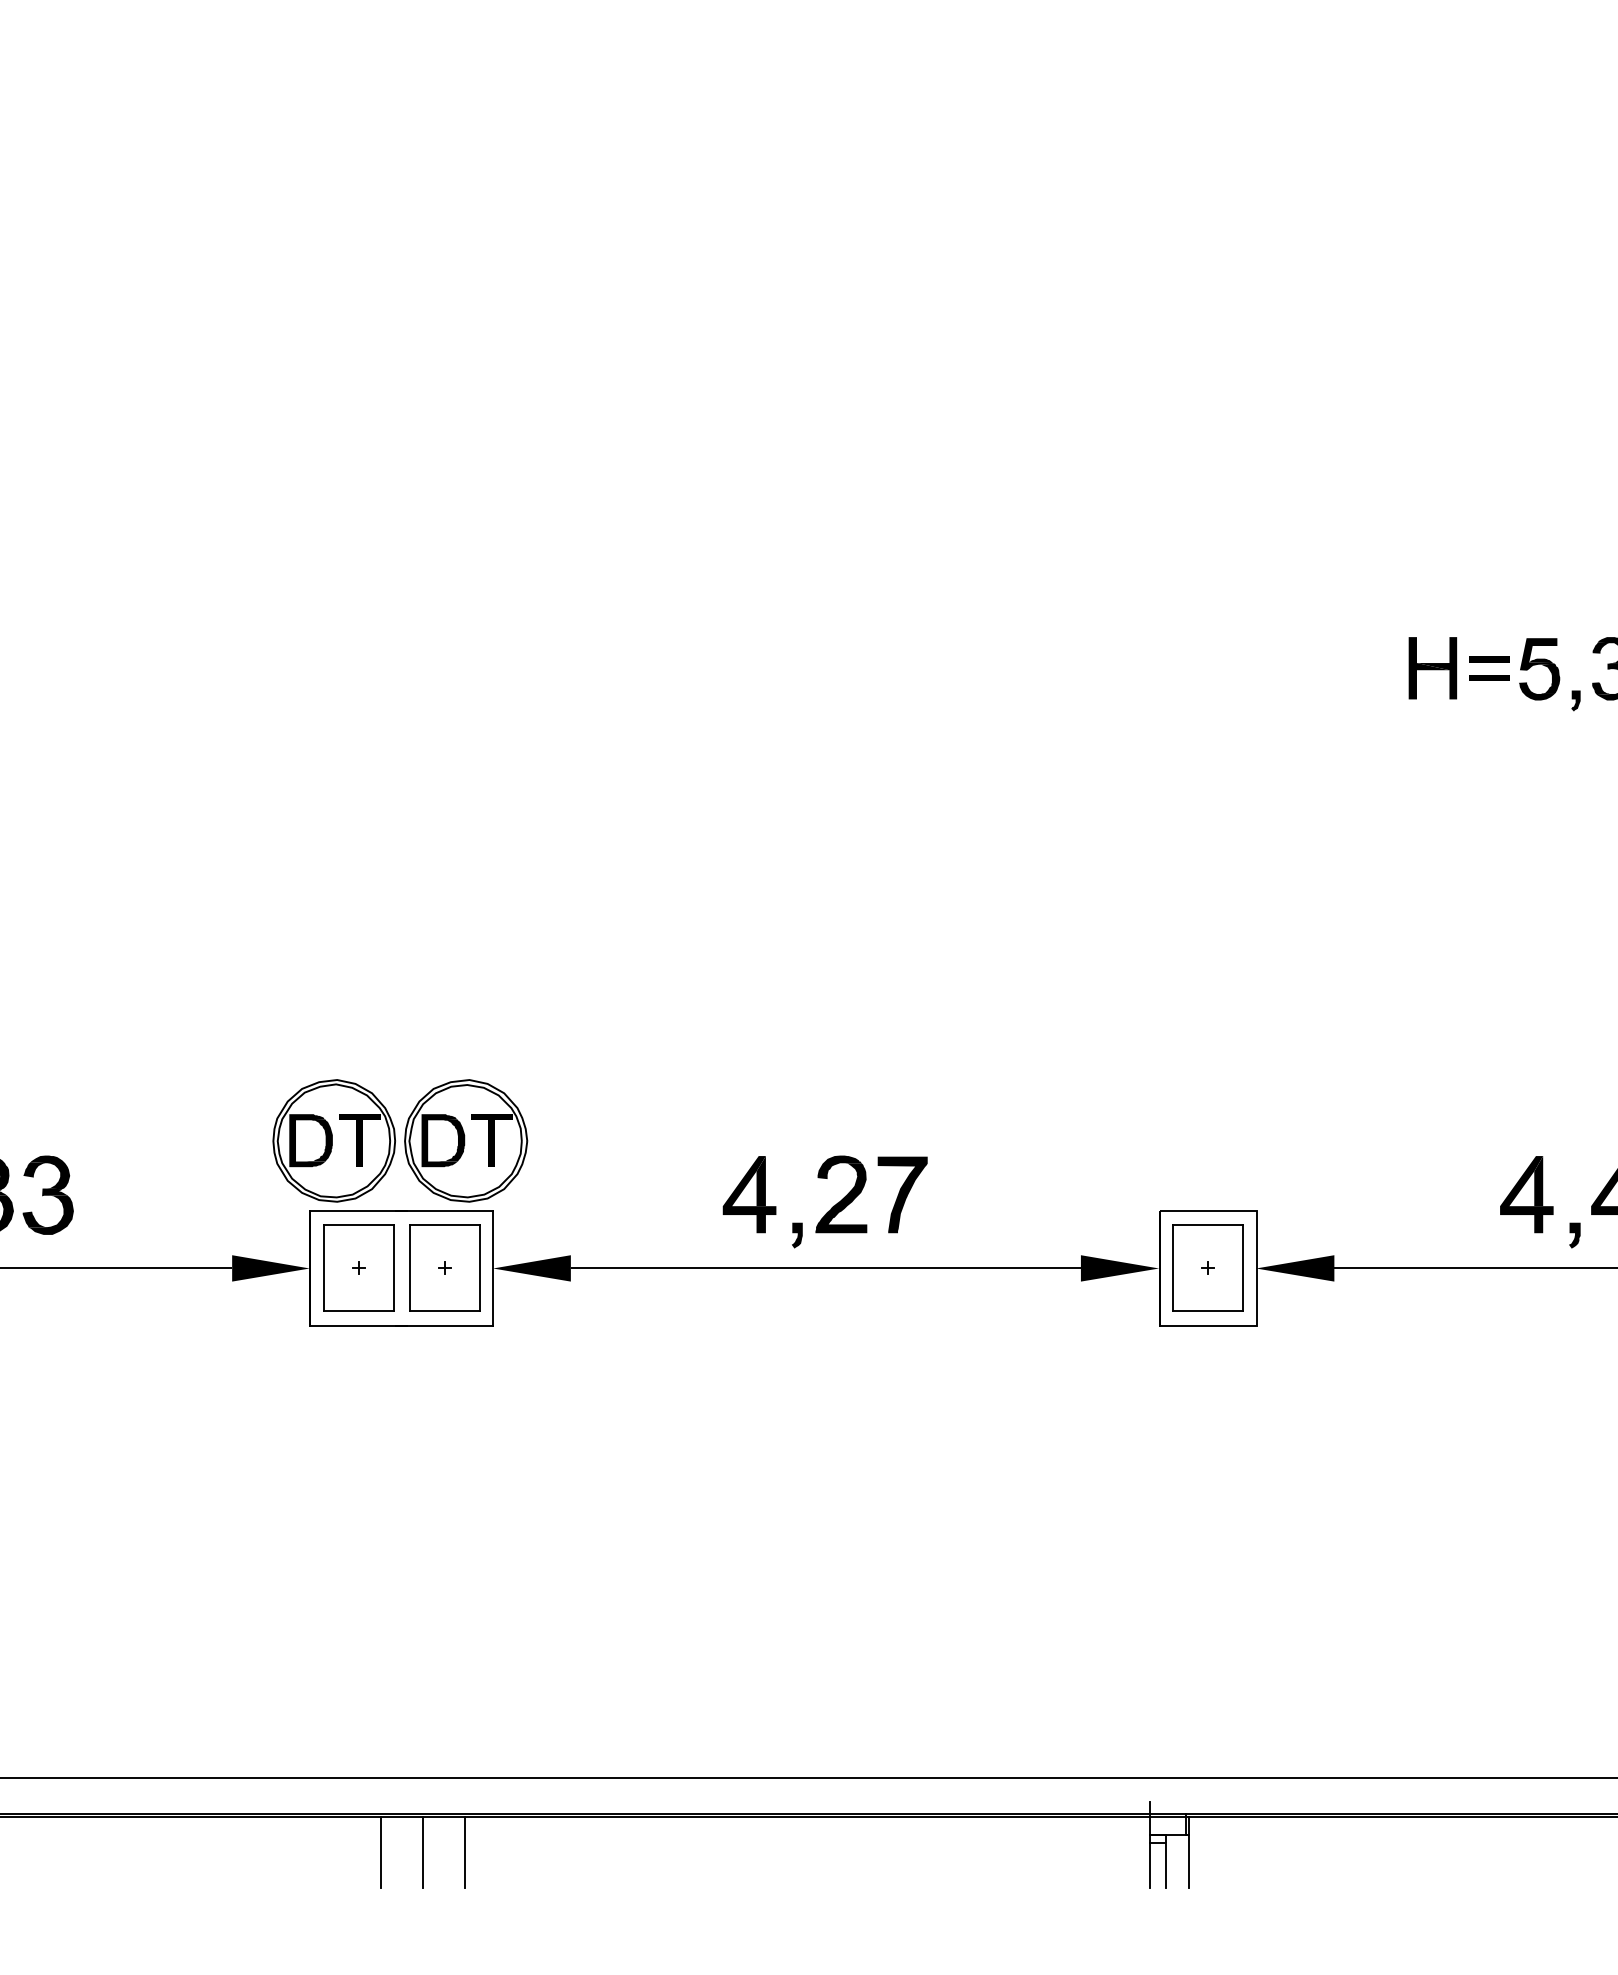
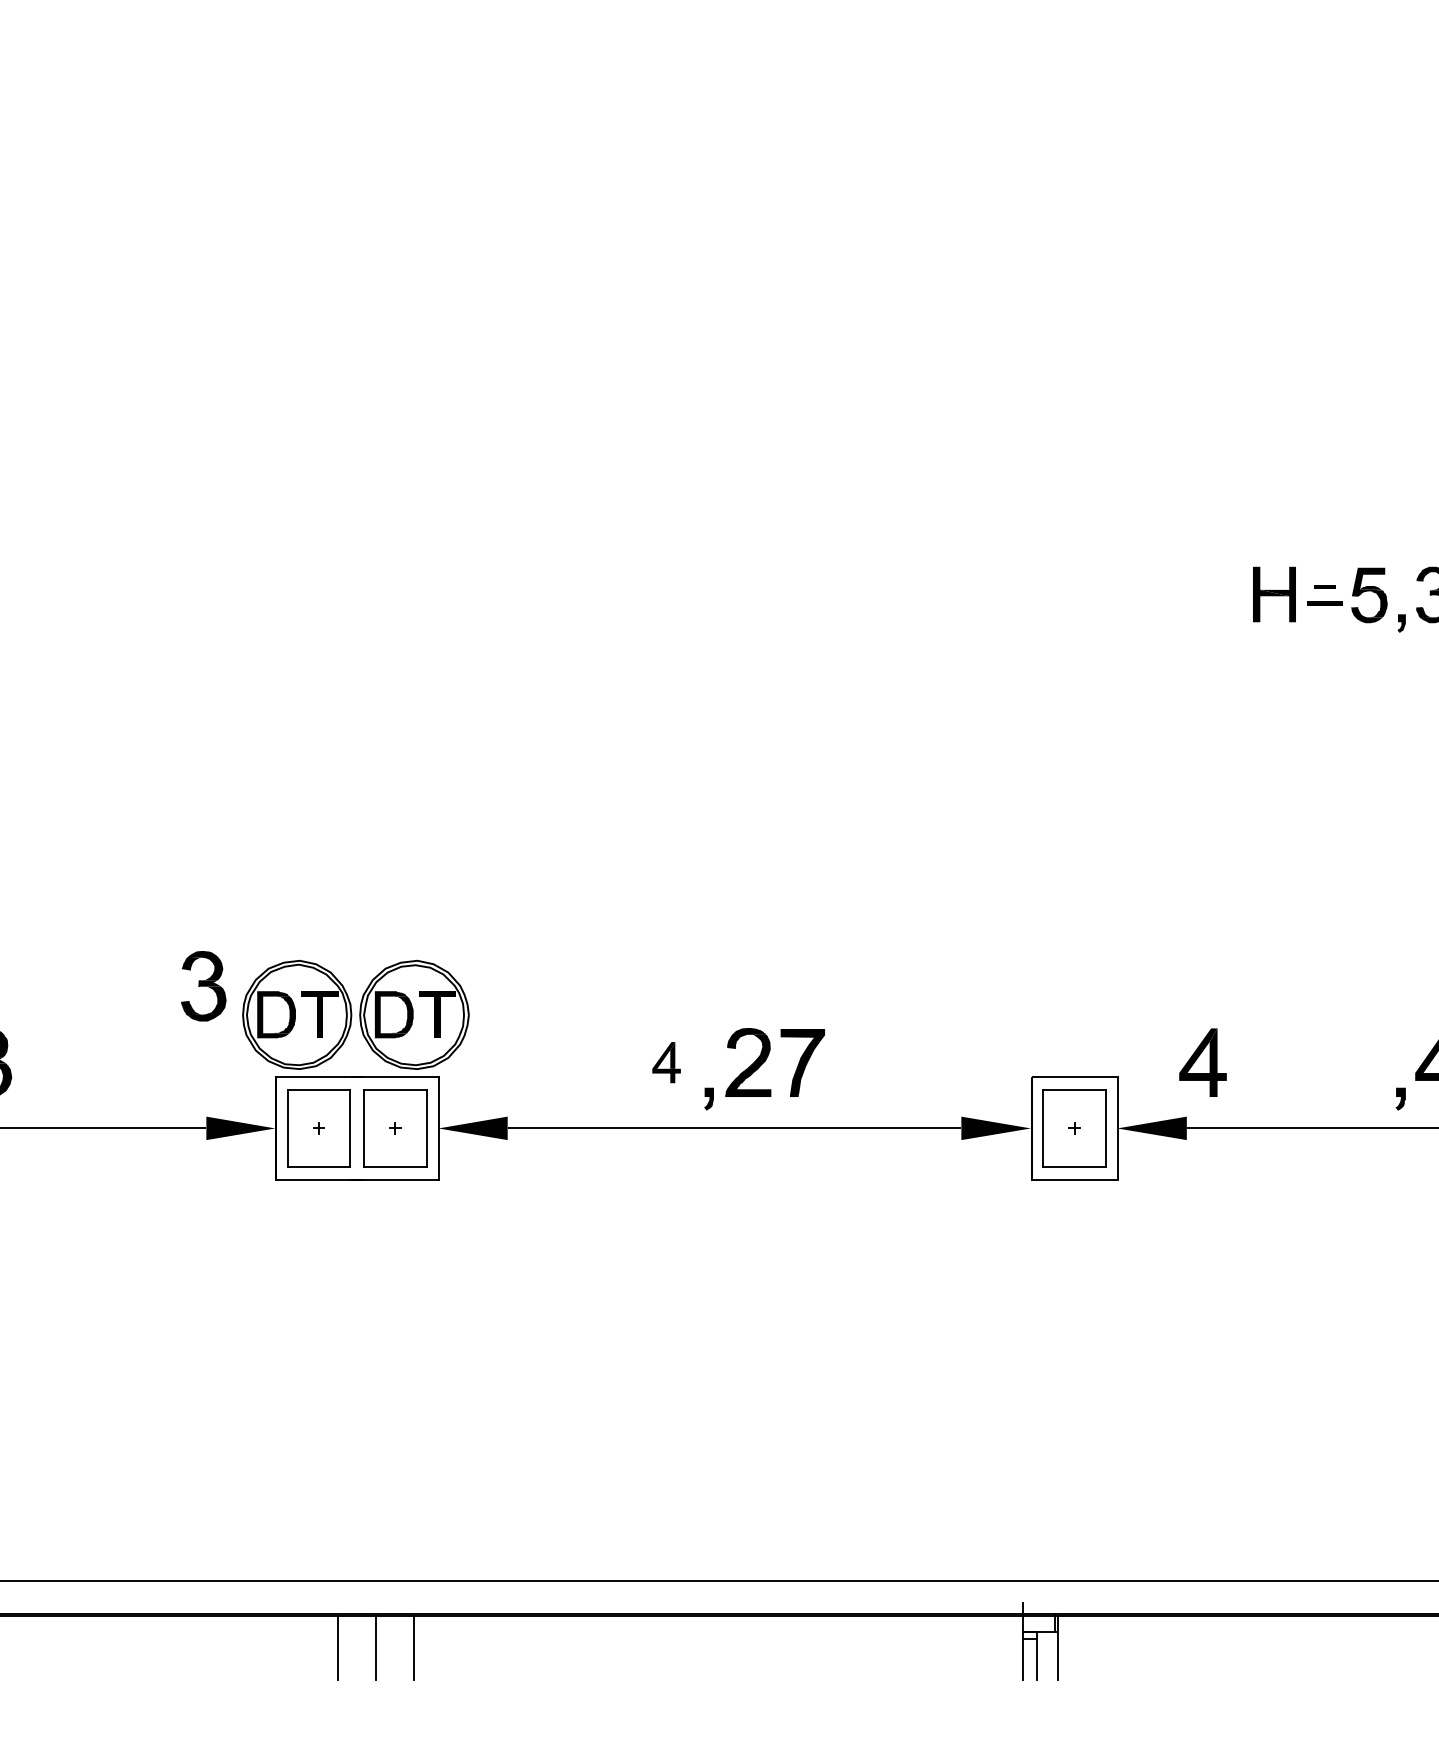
part: (1489, 659) -> (1324, 586), size x0.6
part: (749, 1194) -> (666, 1062), size x0.6
part: (1526, 1194) -> (1202, 1062), moved
part: (47, 1195) -> (203, 986), moved

